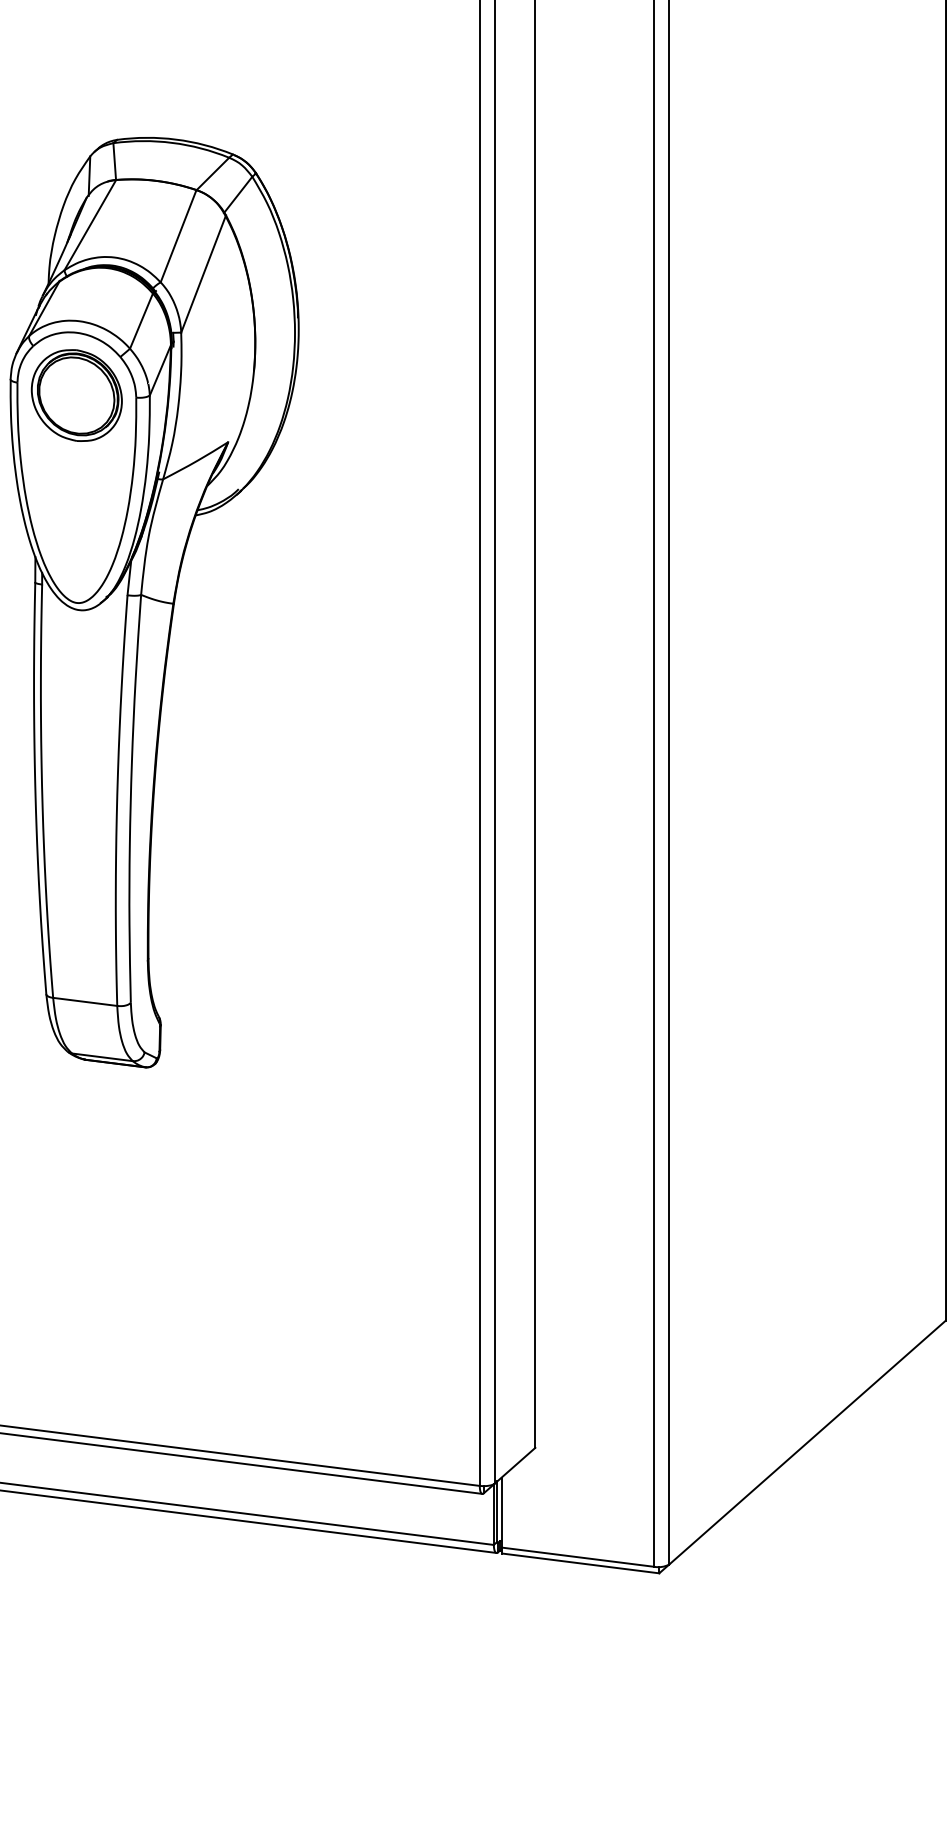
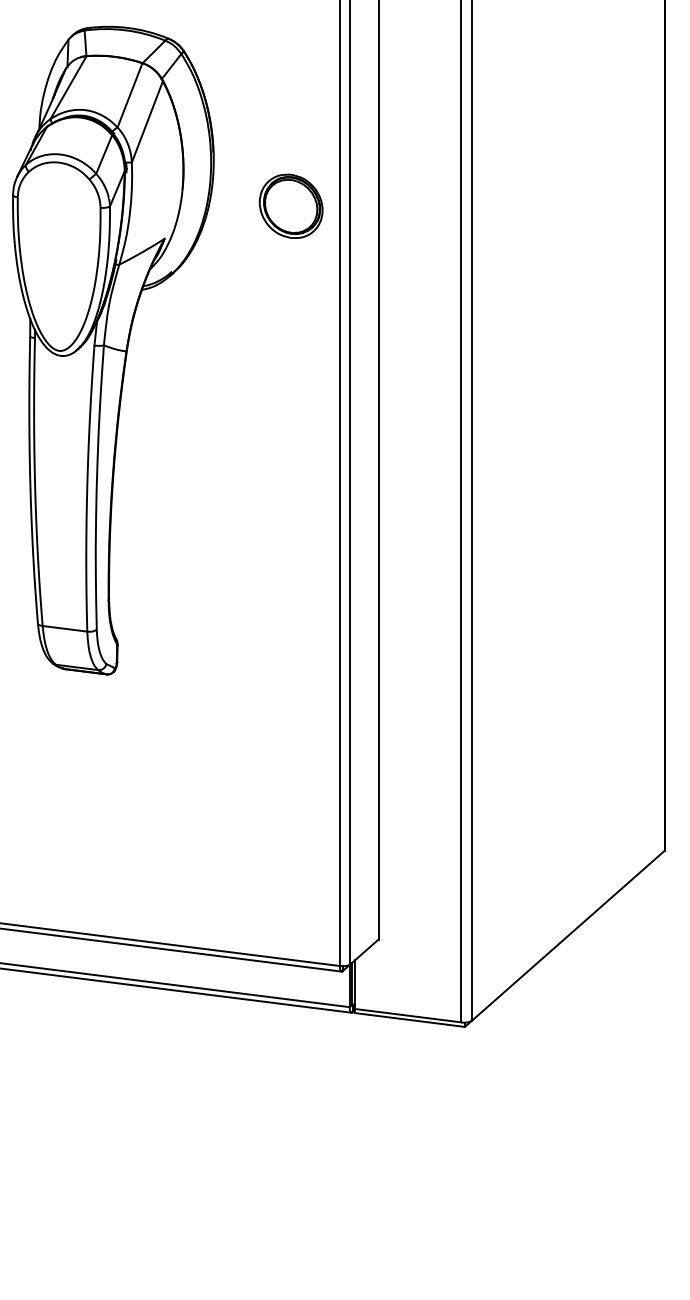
part: (75, 394) -> (290, 205), moved

